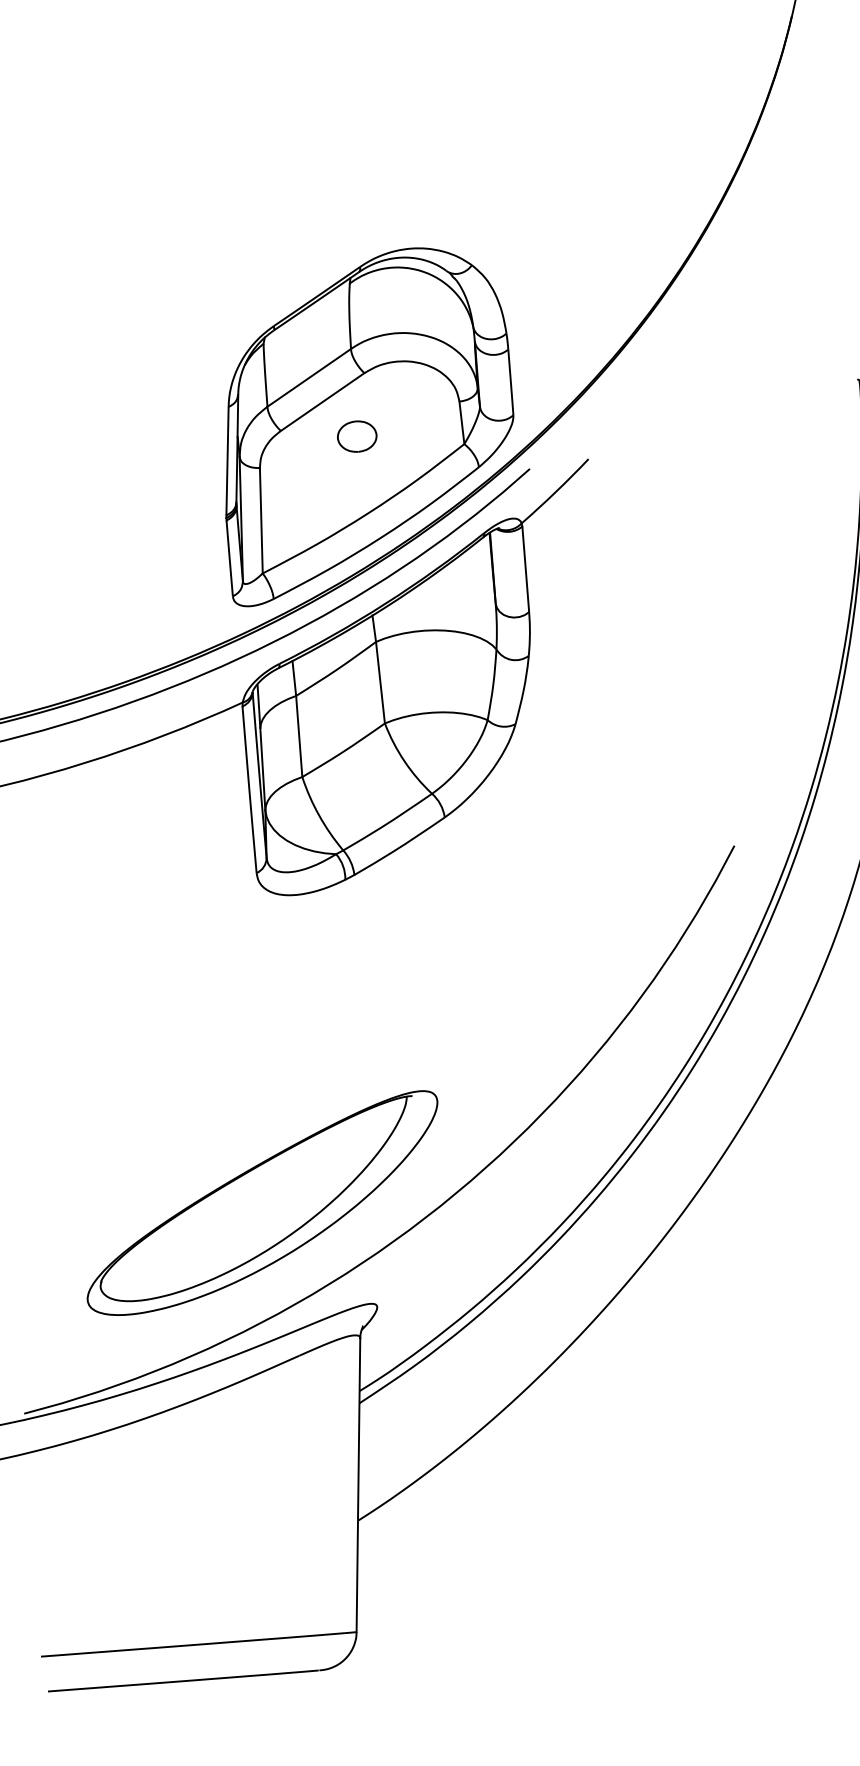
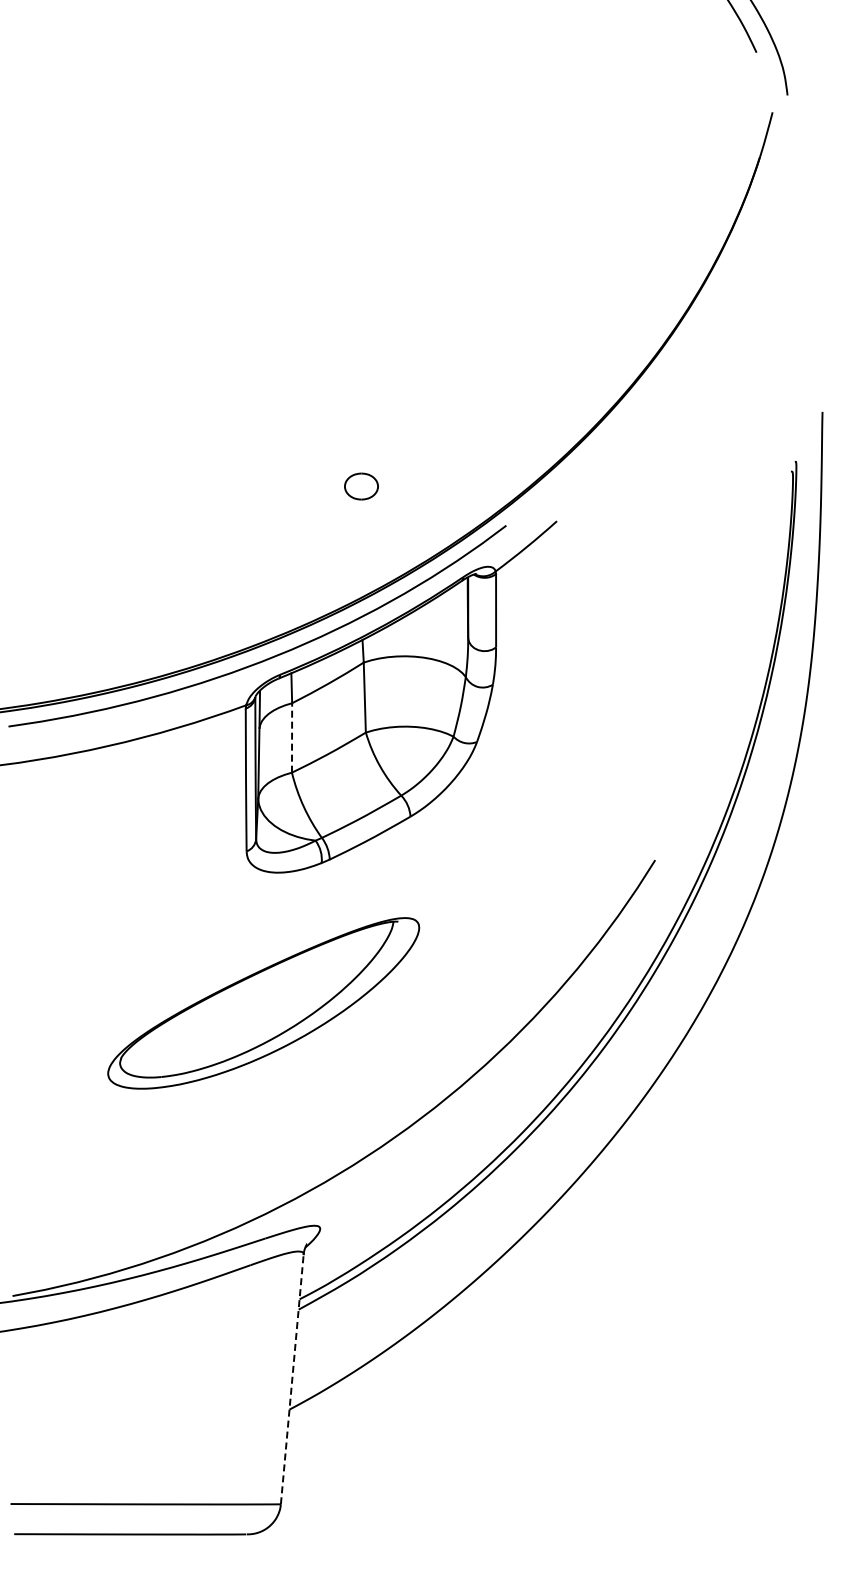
part: (365, 424) -> (369, 476), removed
line: (299, 735) -> (292, 737), solid -> dashed
part: (262, 1203) -> (263, 1003), moved
line: (358, 1485) -> (292, 1379), solid -> dashed

